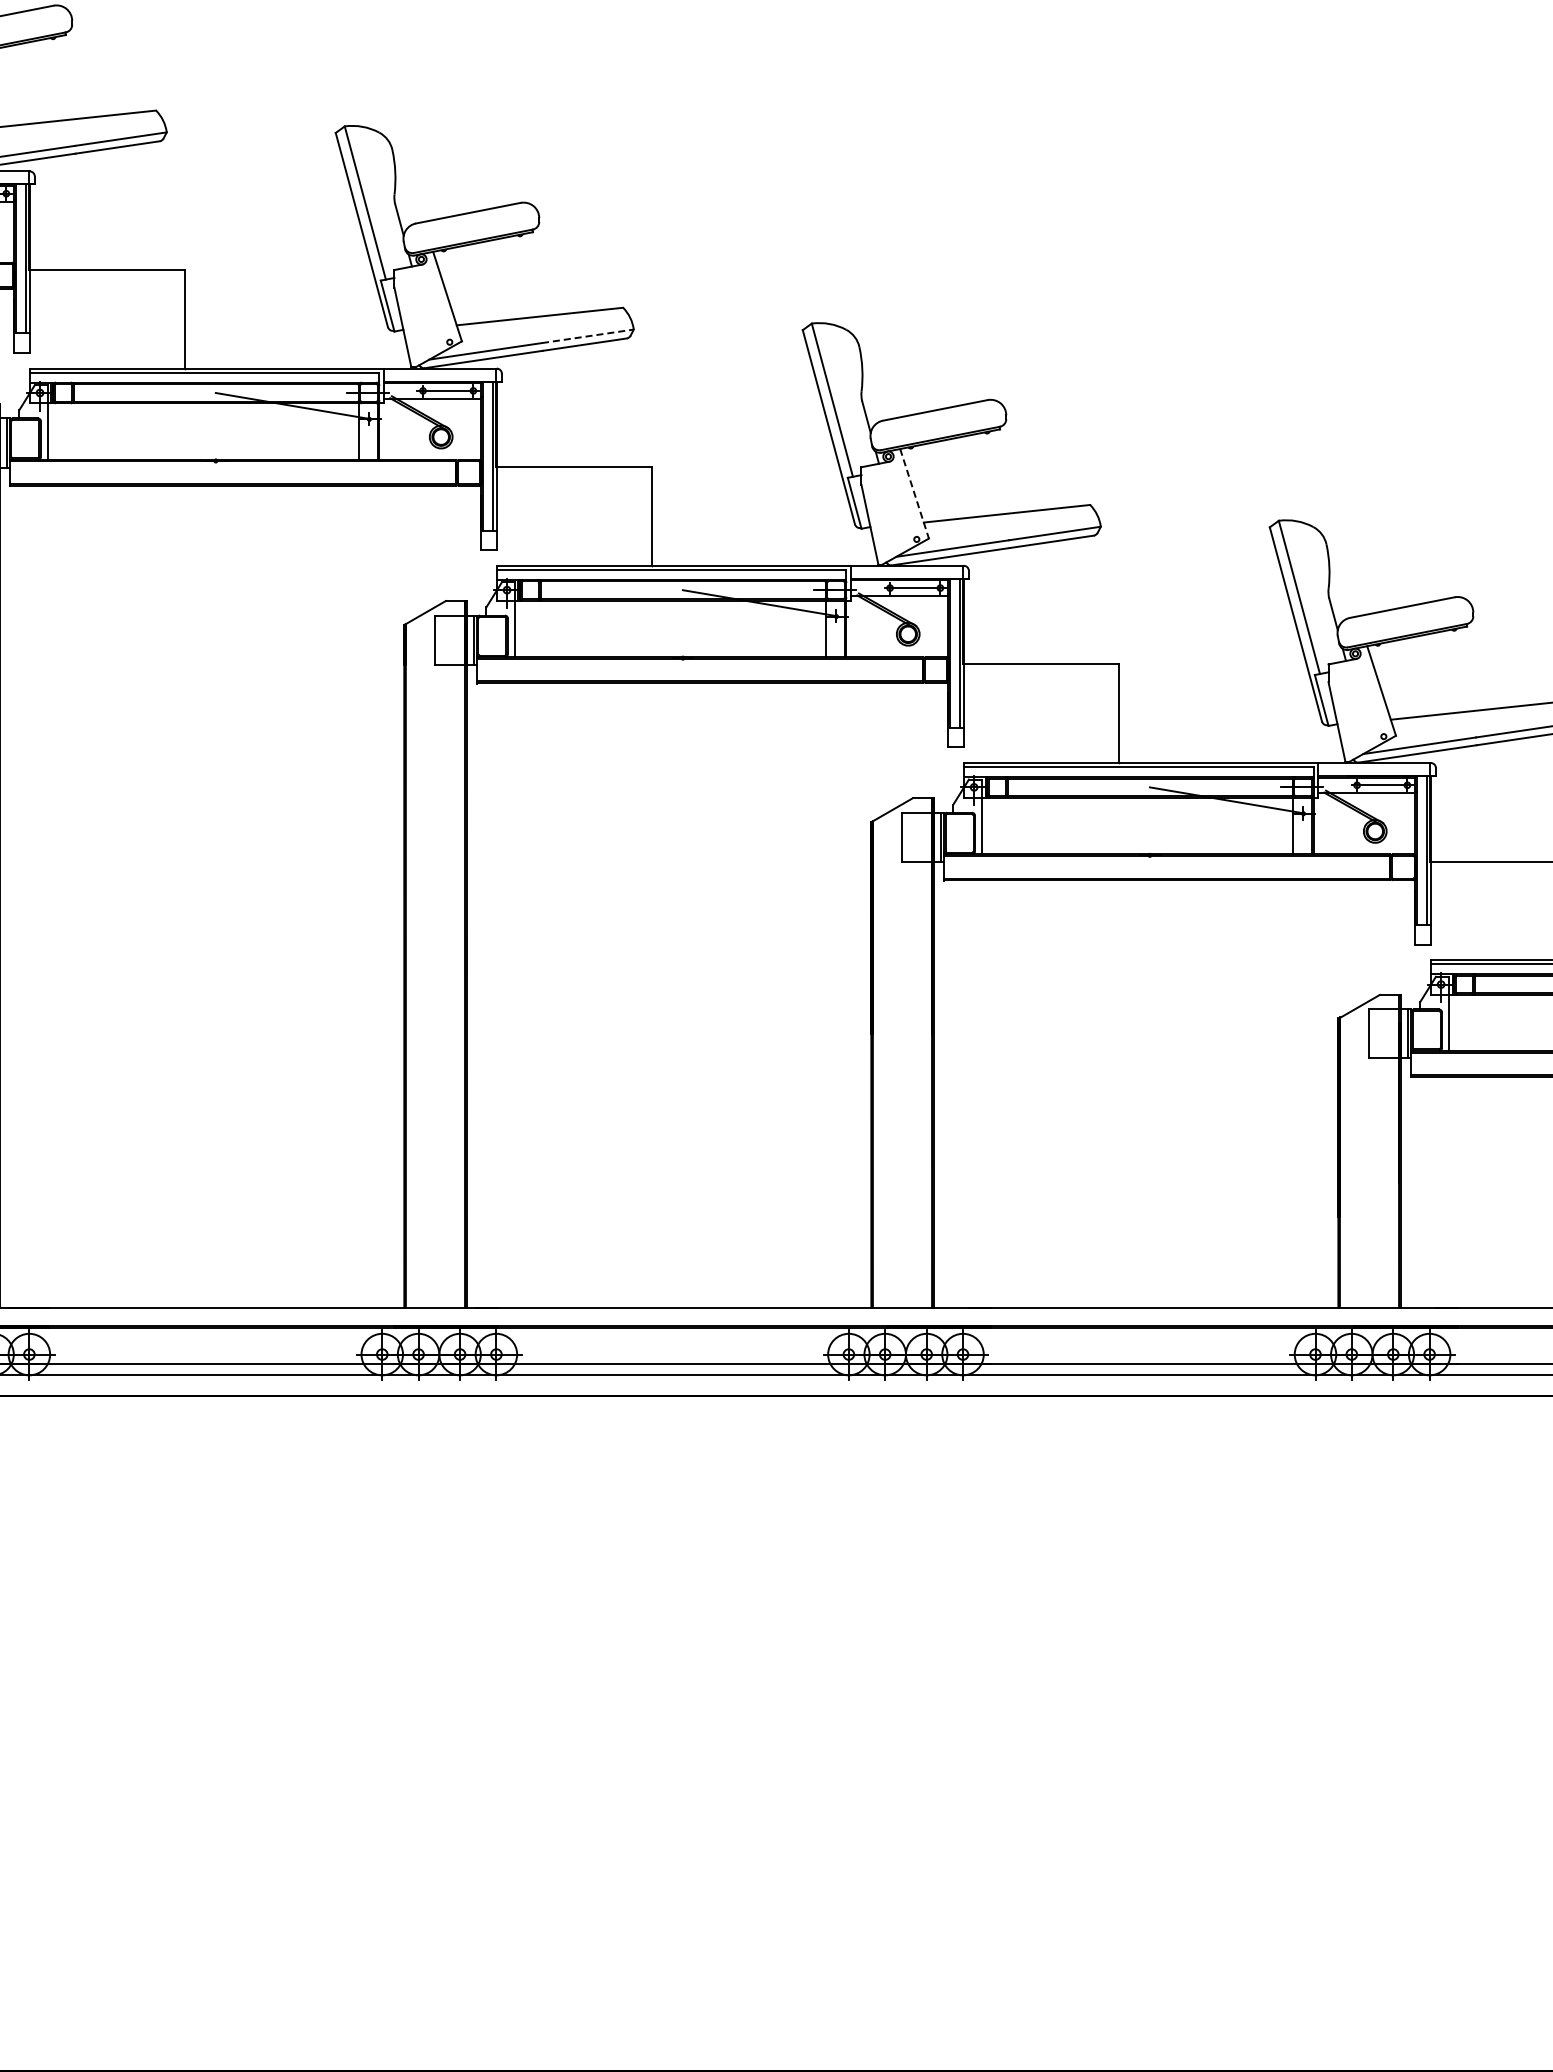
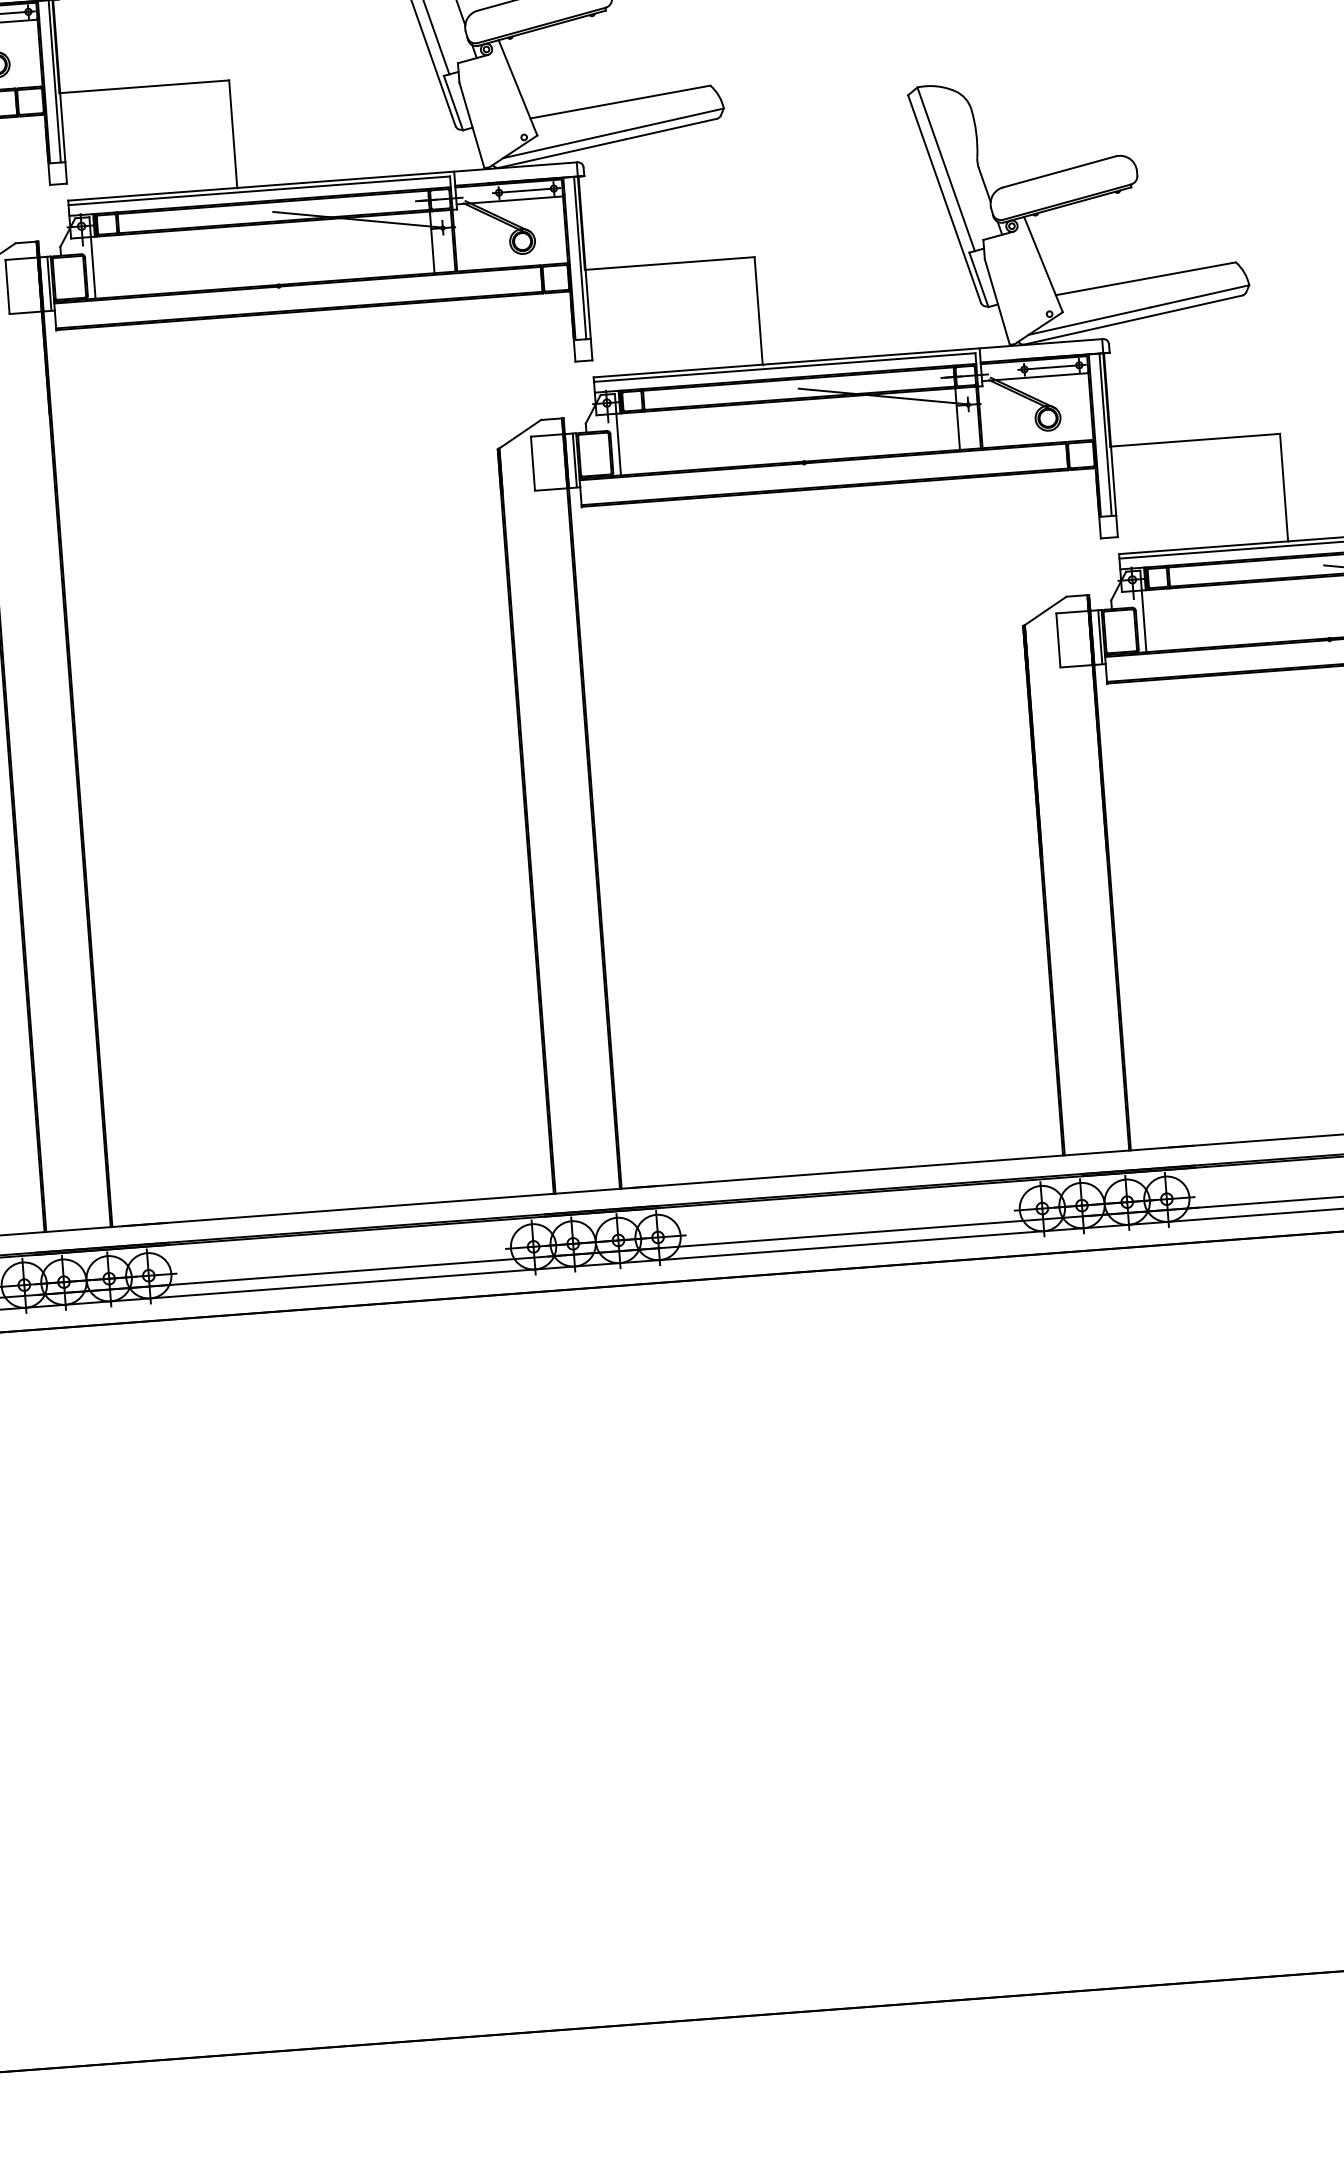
line: (588, 336) -> (675, 119), dashed -> solid
line: (914, 494) -> (1043, 265), dashed -> solid

